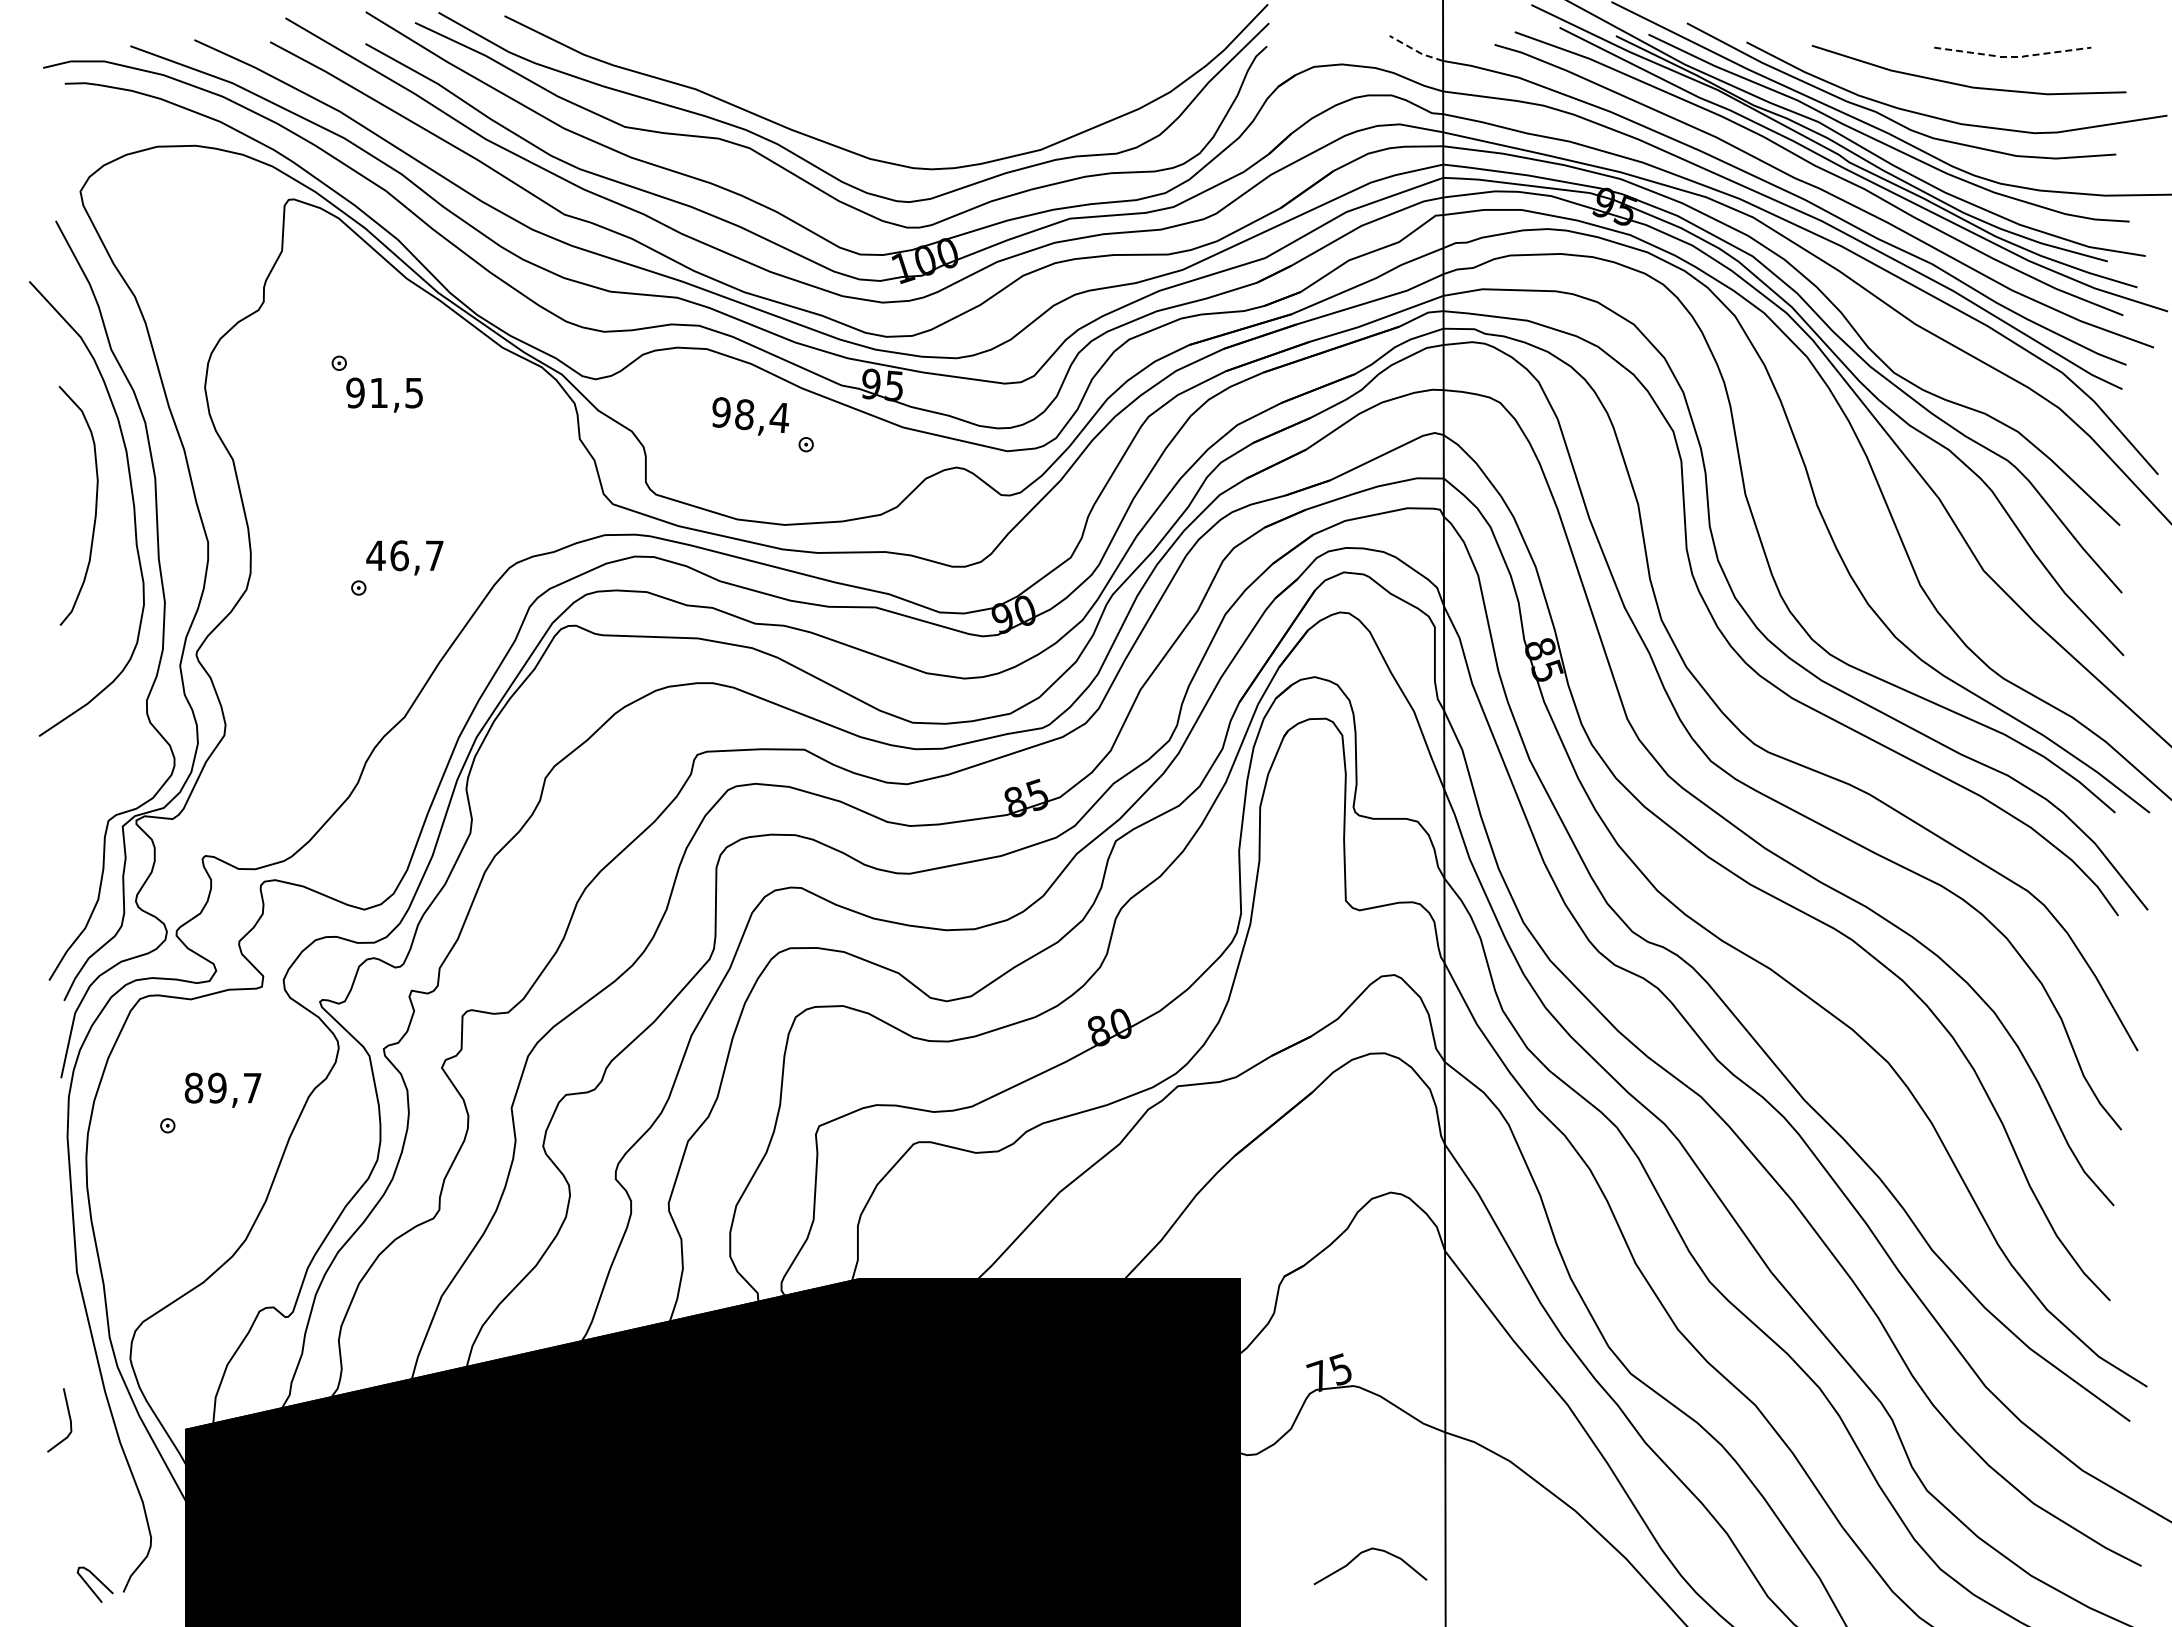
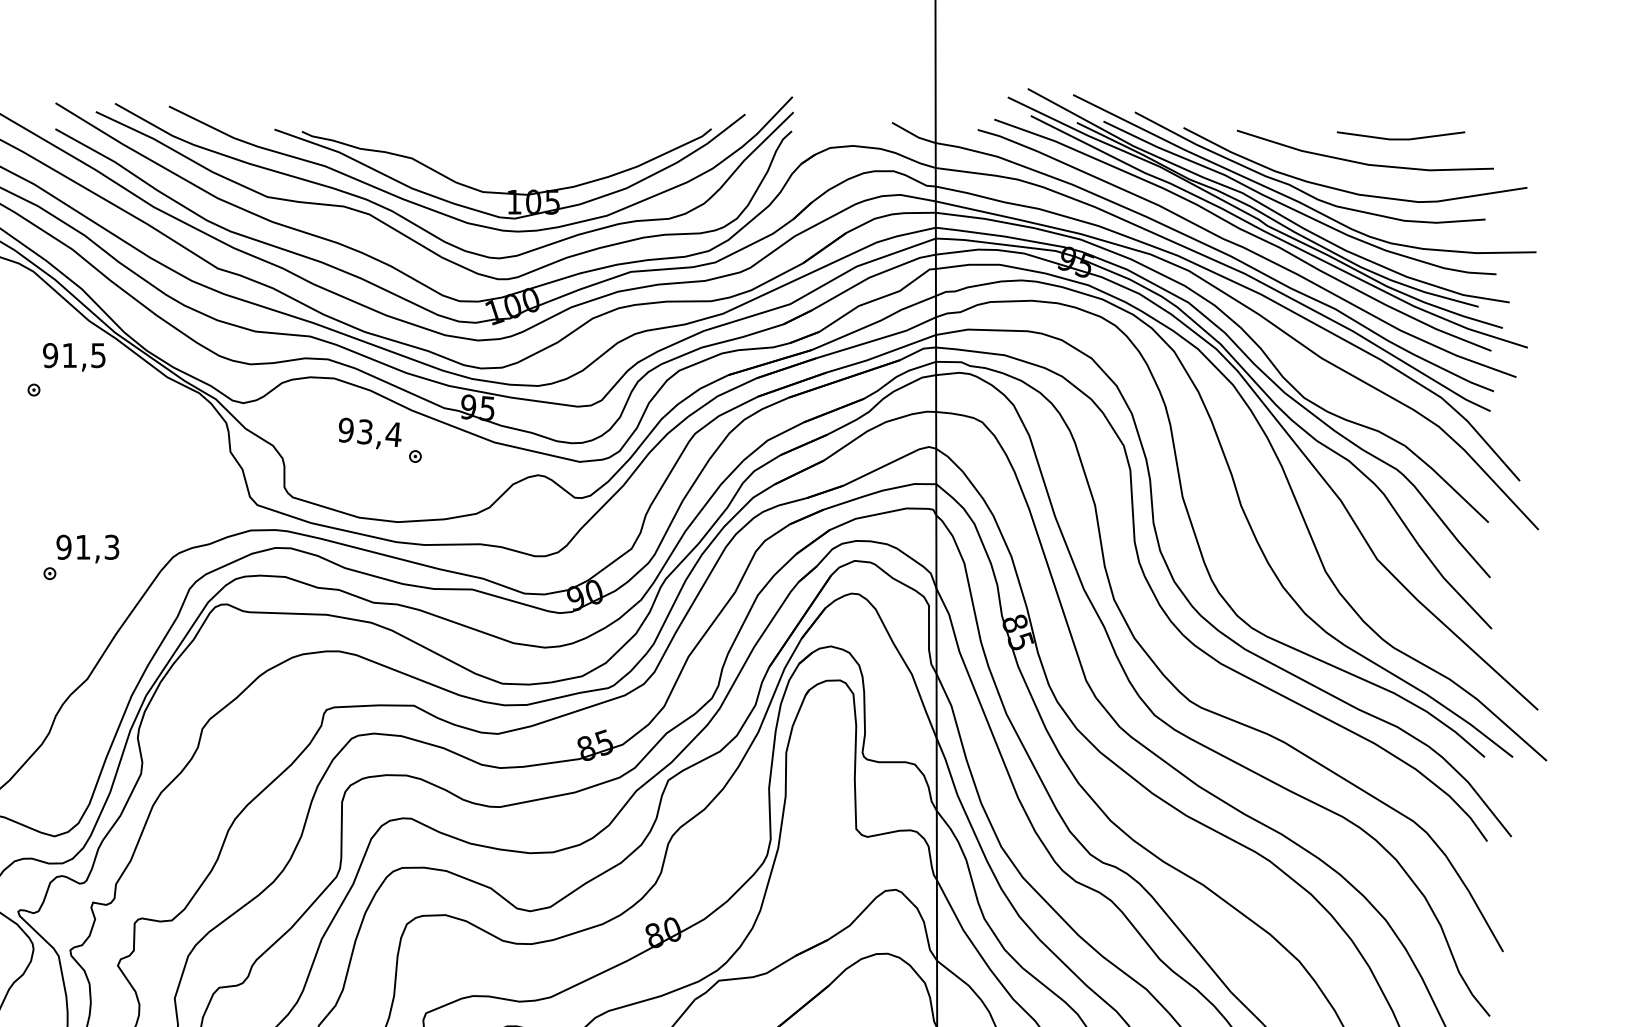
line: (1415, 50) -> (913, 134), dashed -> solid
line: (2012, 56) -> (1400, 139), dashed -> solid
part: (924, 118) -> (512, 190), added
text: (384, 394) -> (74, 356), moved
text: (744, 414) -> (365, 431), 98,4 -> 93,4
text: (404, 555) -> (87, 547), 46,7 -> 91,3

